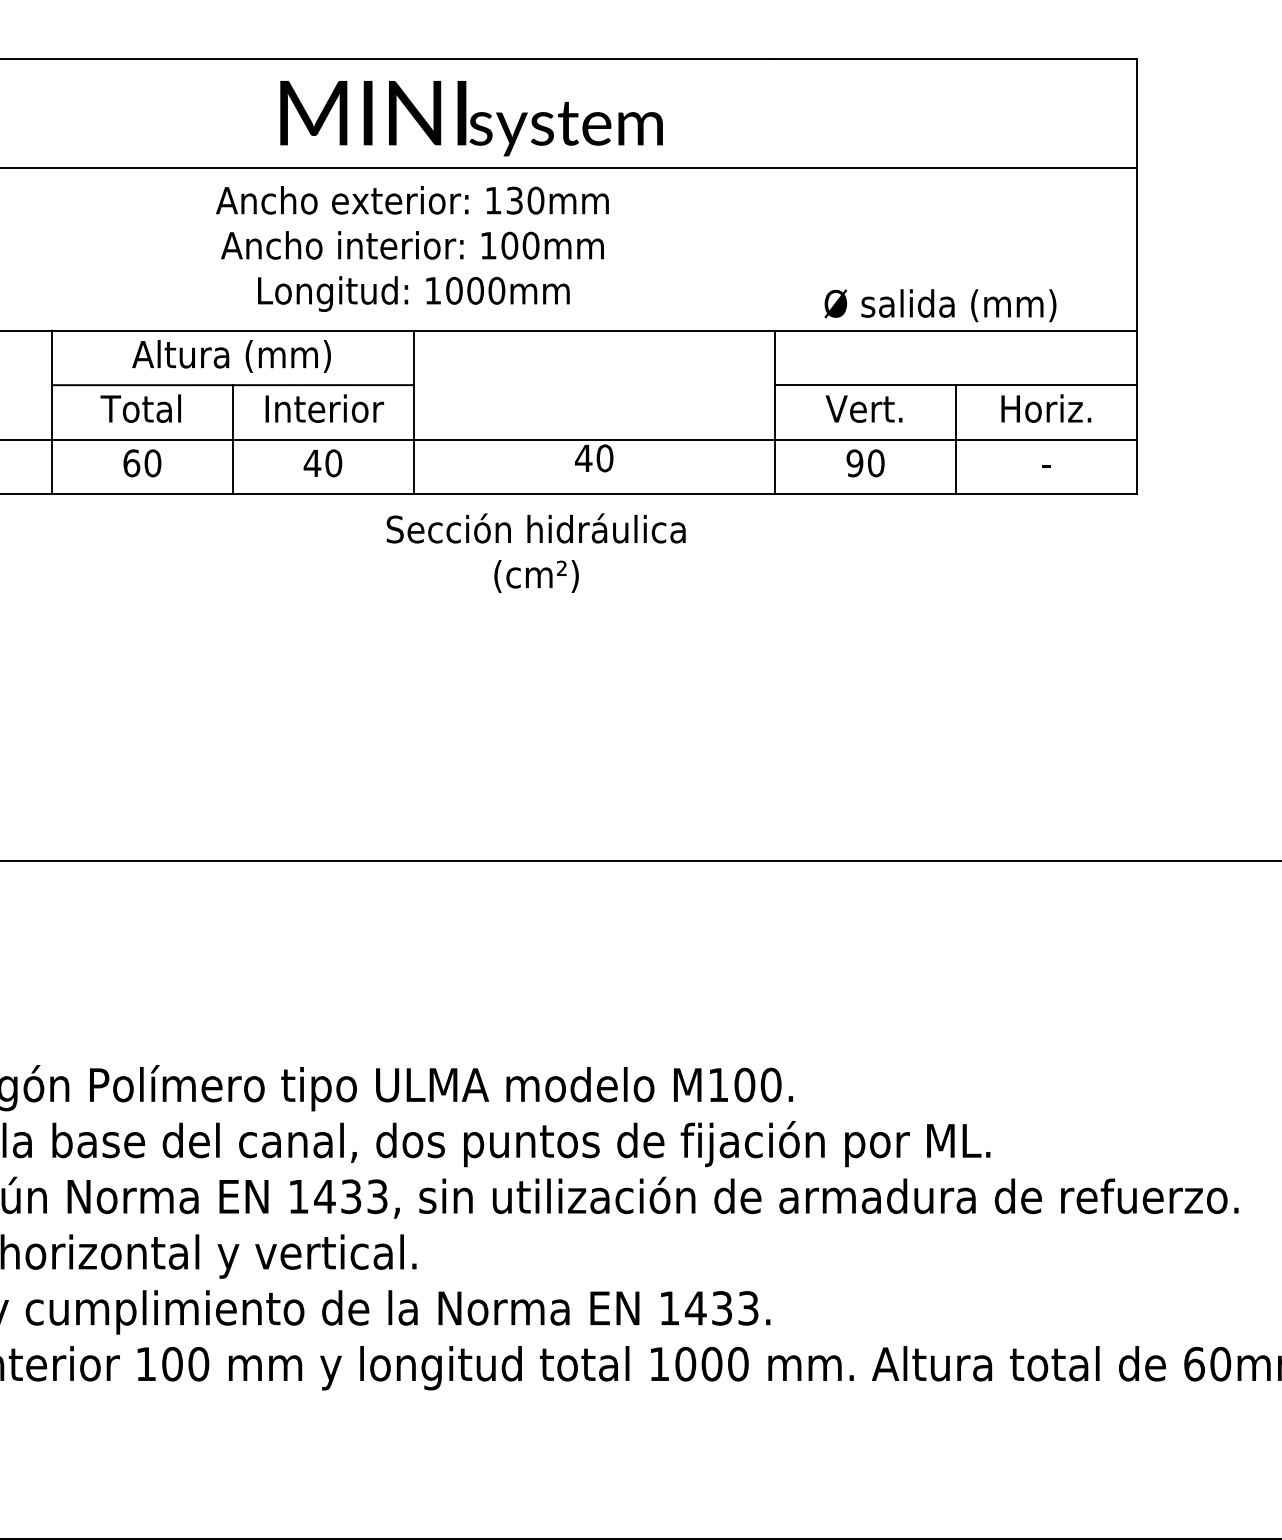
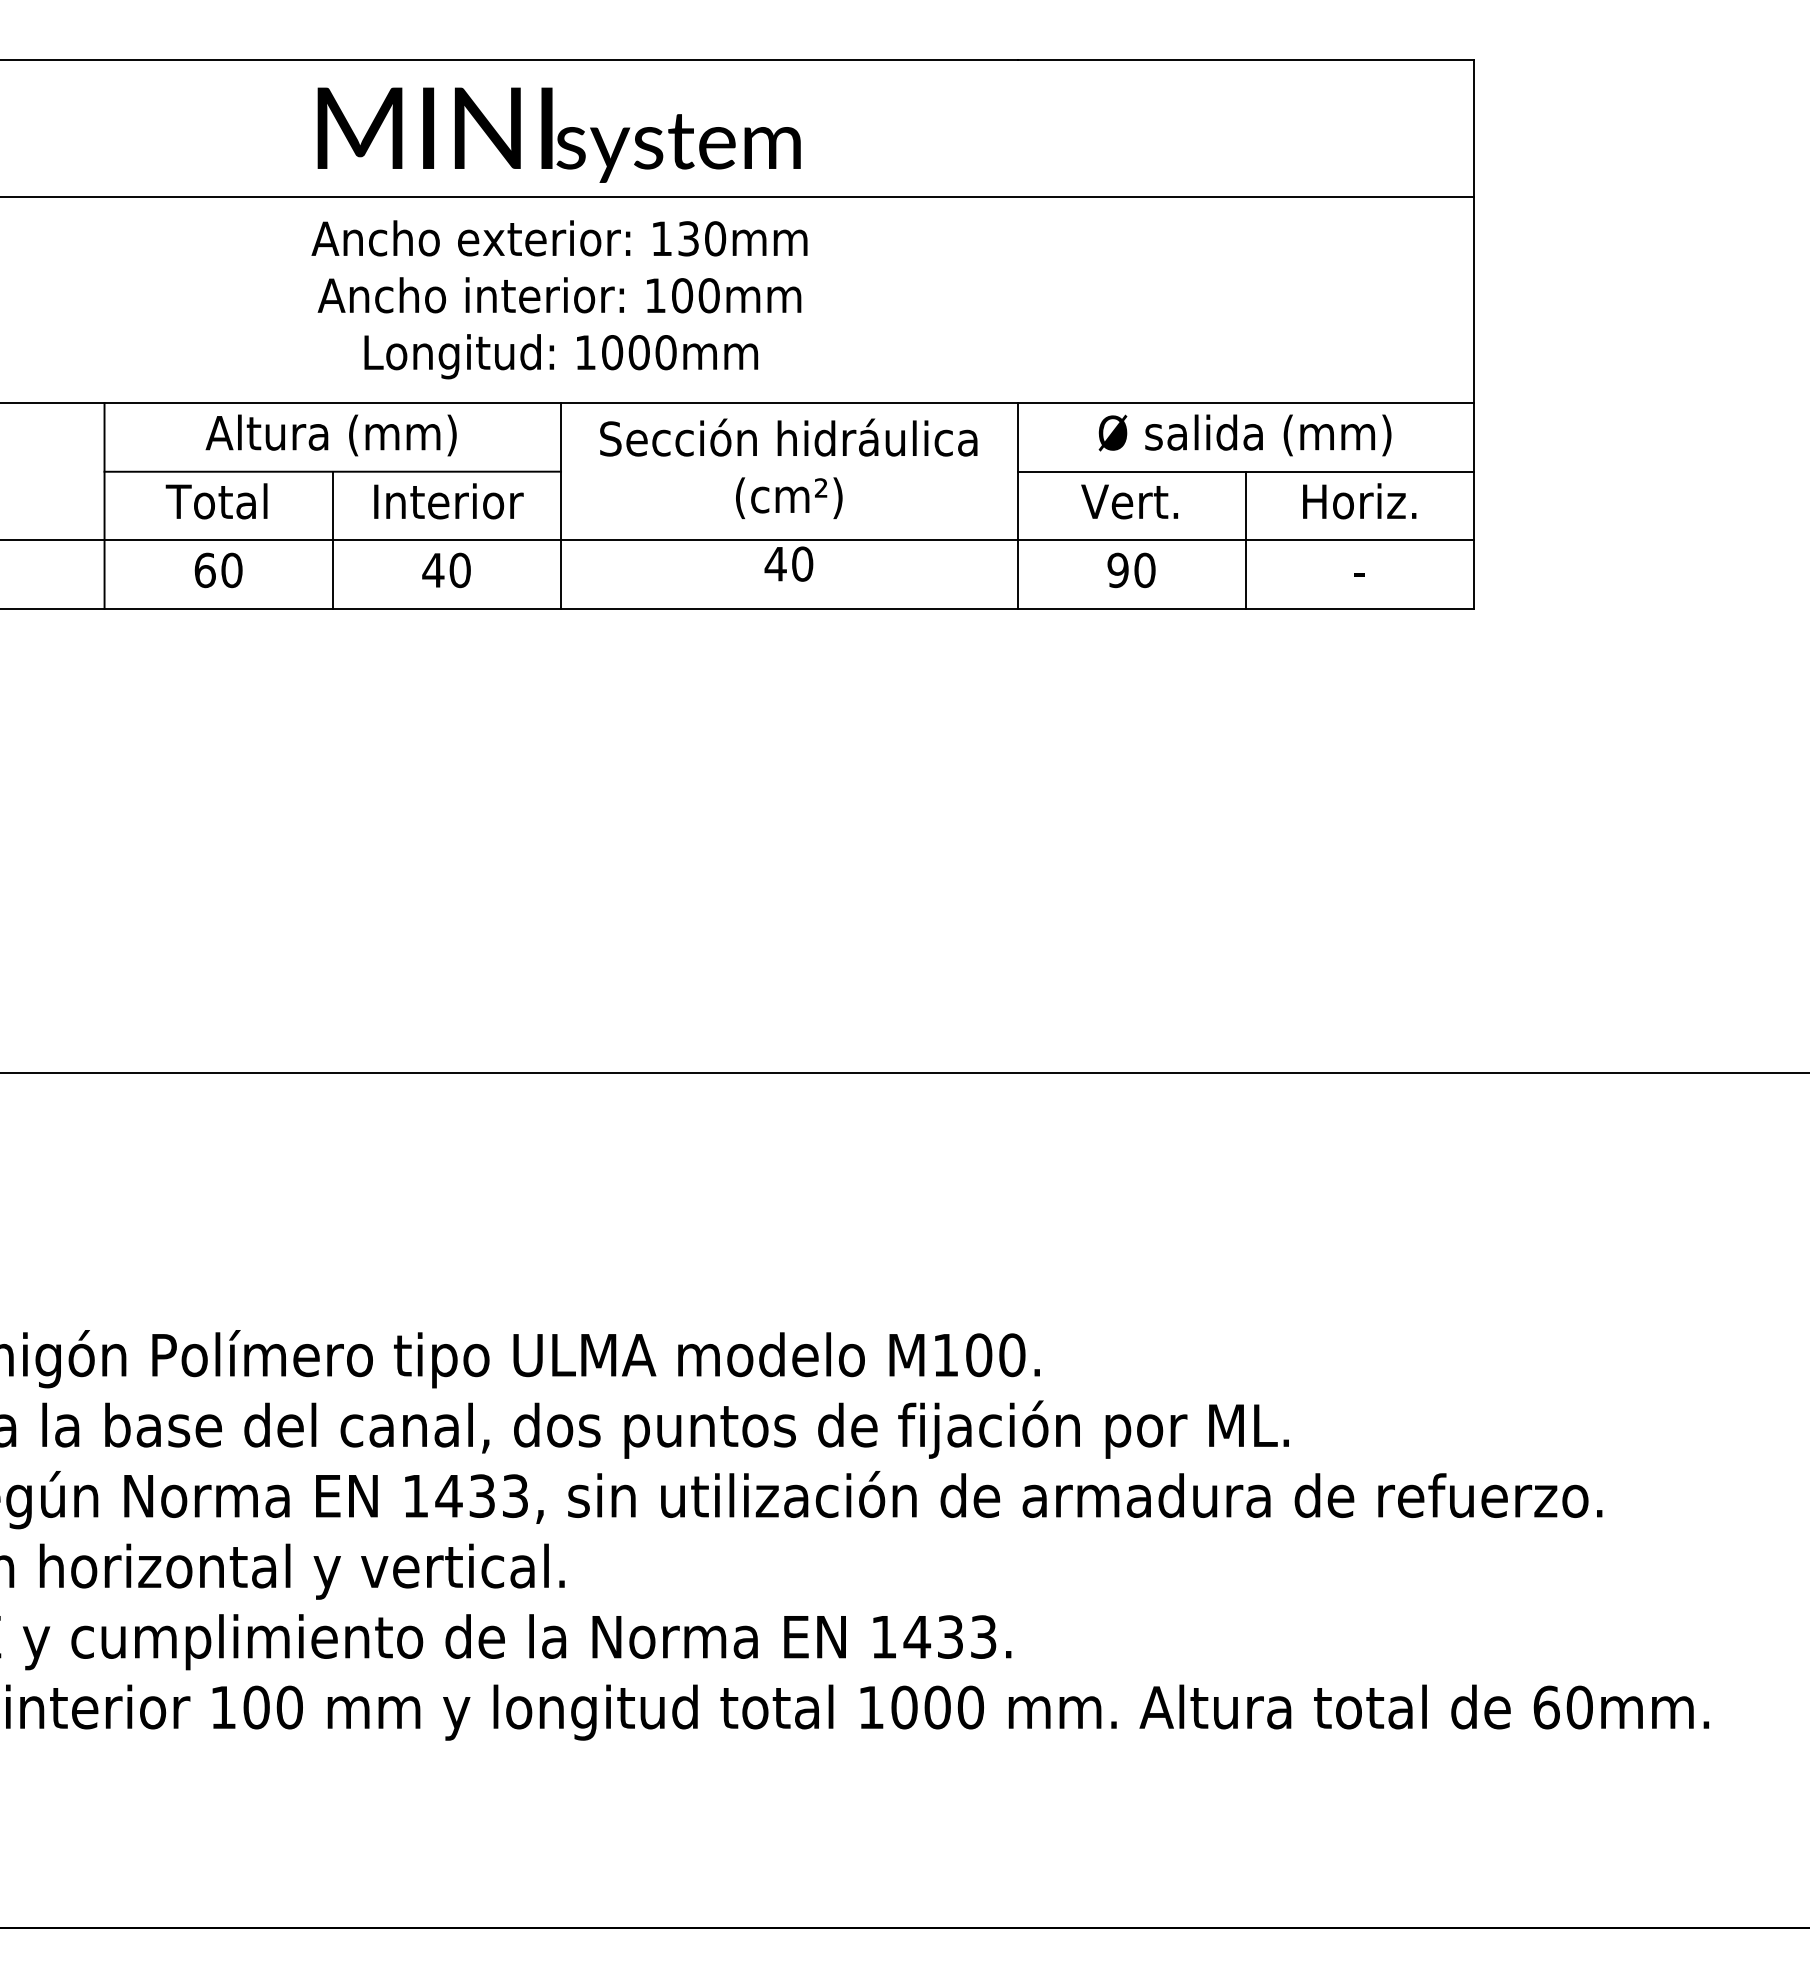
text: (471, 118) -> (558, 134), moved
text: (940, 305) -> (1244, 435), moved
text: (536, 552) -> (788, 468), moved

